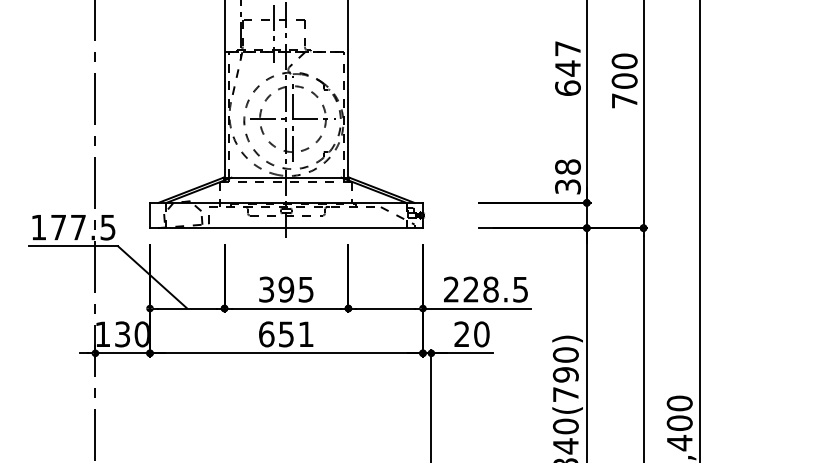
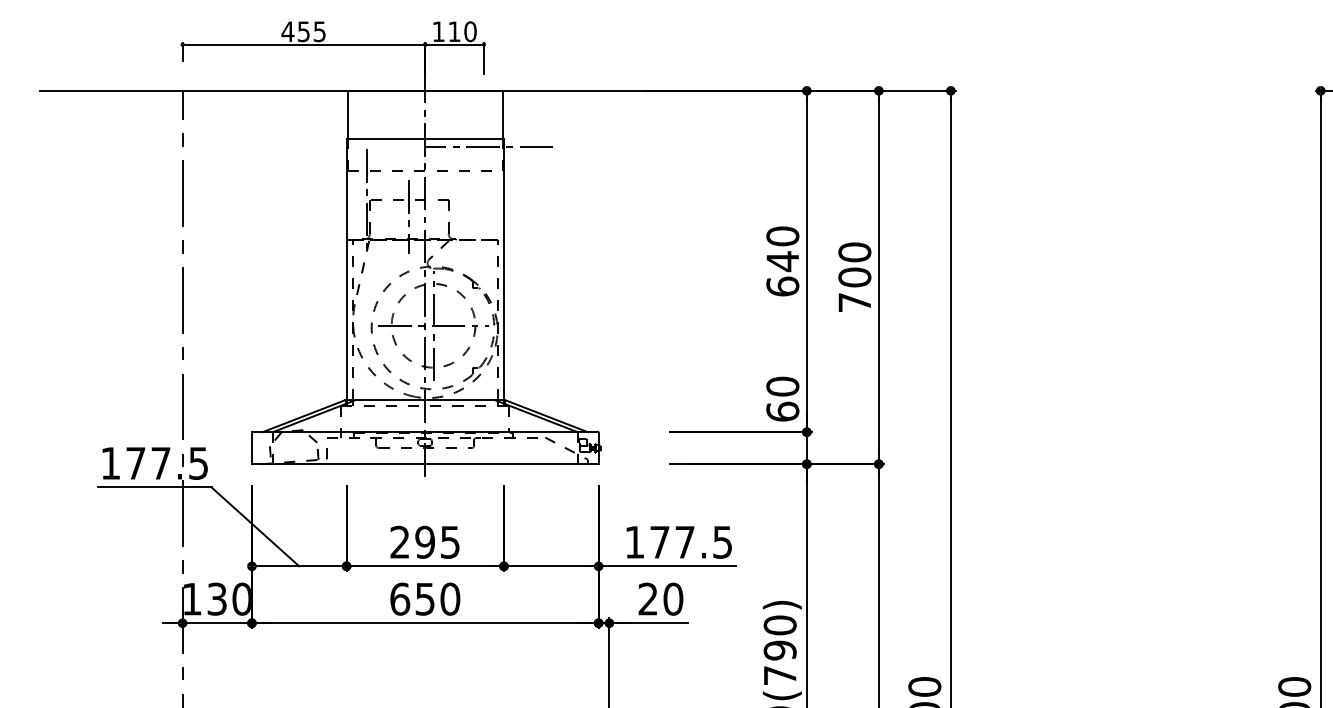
text: (567, 48) -> (782, 236), 647 -> 640
text: (567, 176) -> (782, 398), 38 -> 60
text: (470, 288) -> (659, 541), 228.5 -> 177.5
text: (266, 289) -> (399, 542), 395 -> 295
text: (306, 333) -> (450, 598), 651 -> 650

